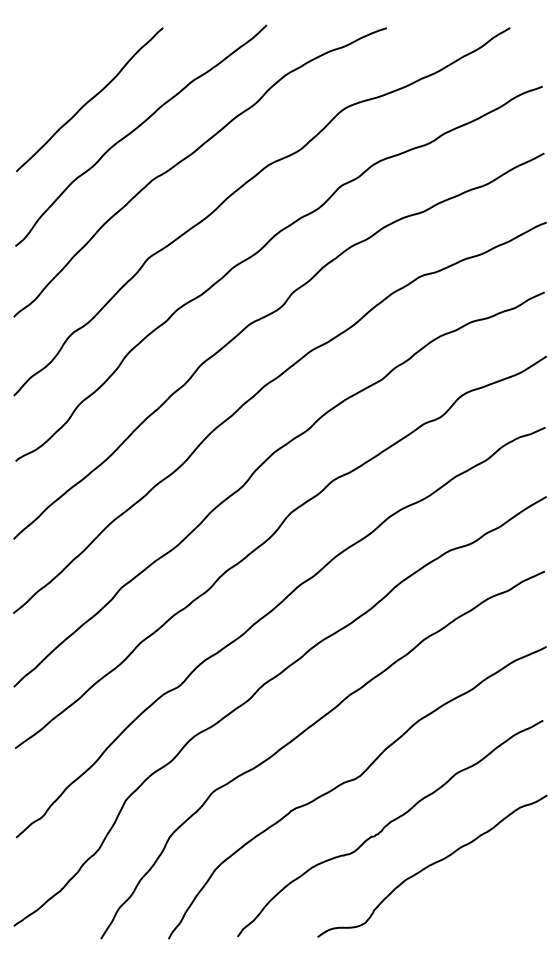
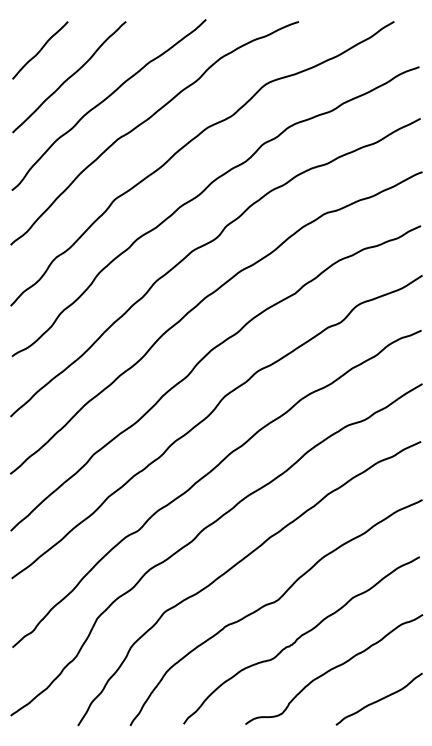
curve: (52, 65) -> (40, 50), added
curve: (489, 904) -> (378, 699), added

